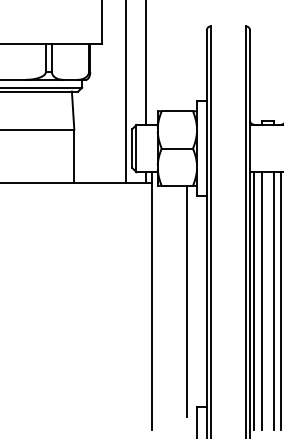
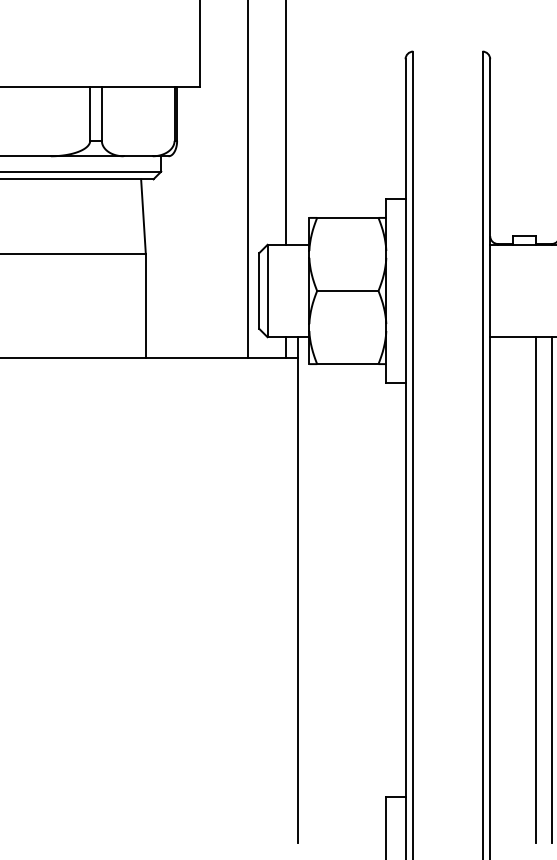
line: (187, 300) -> (367, 588), removed
line: (253, 301) -> (497, 590), removed
line: (261, 301) -> (512, 590), removed

